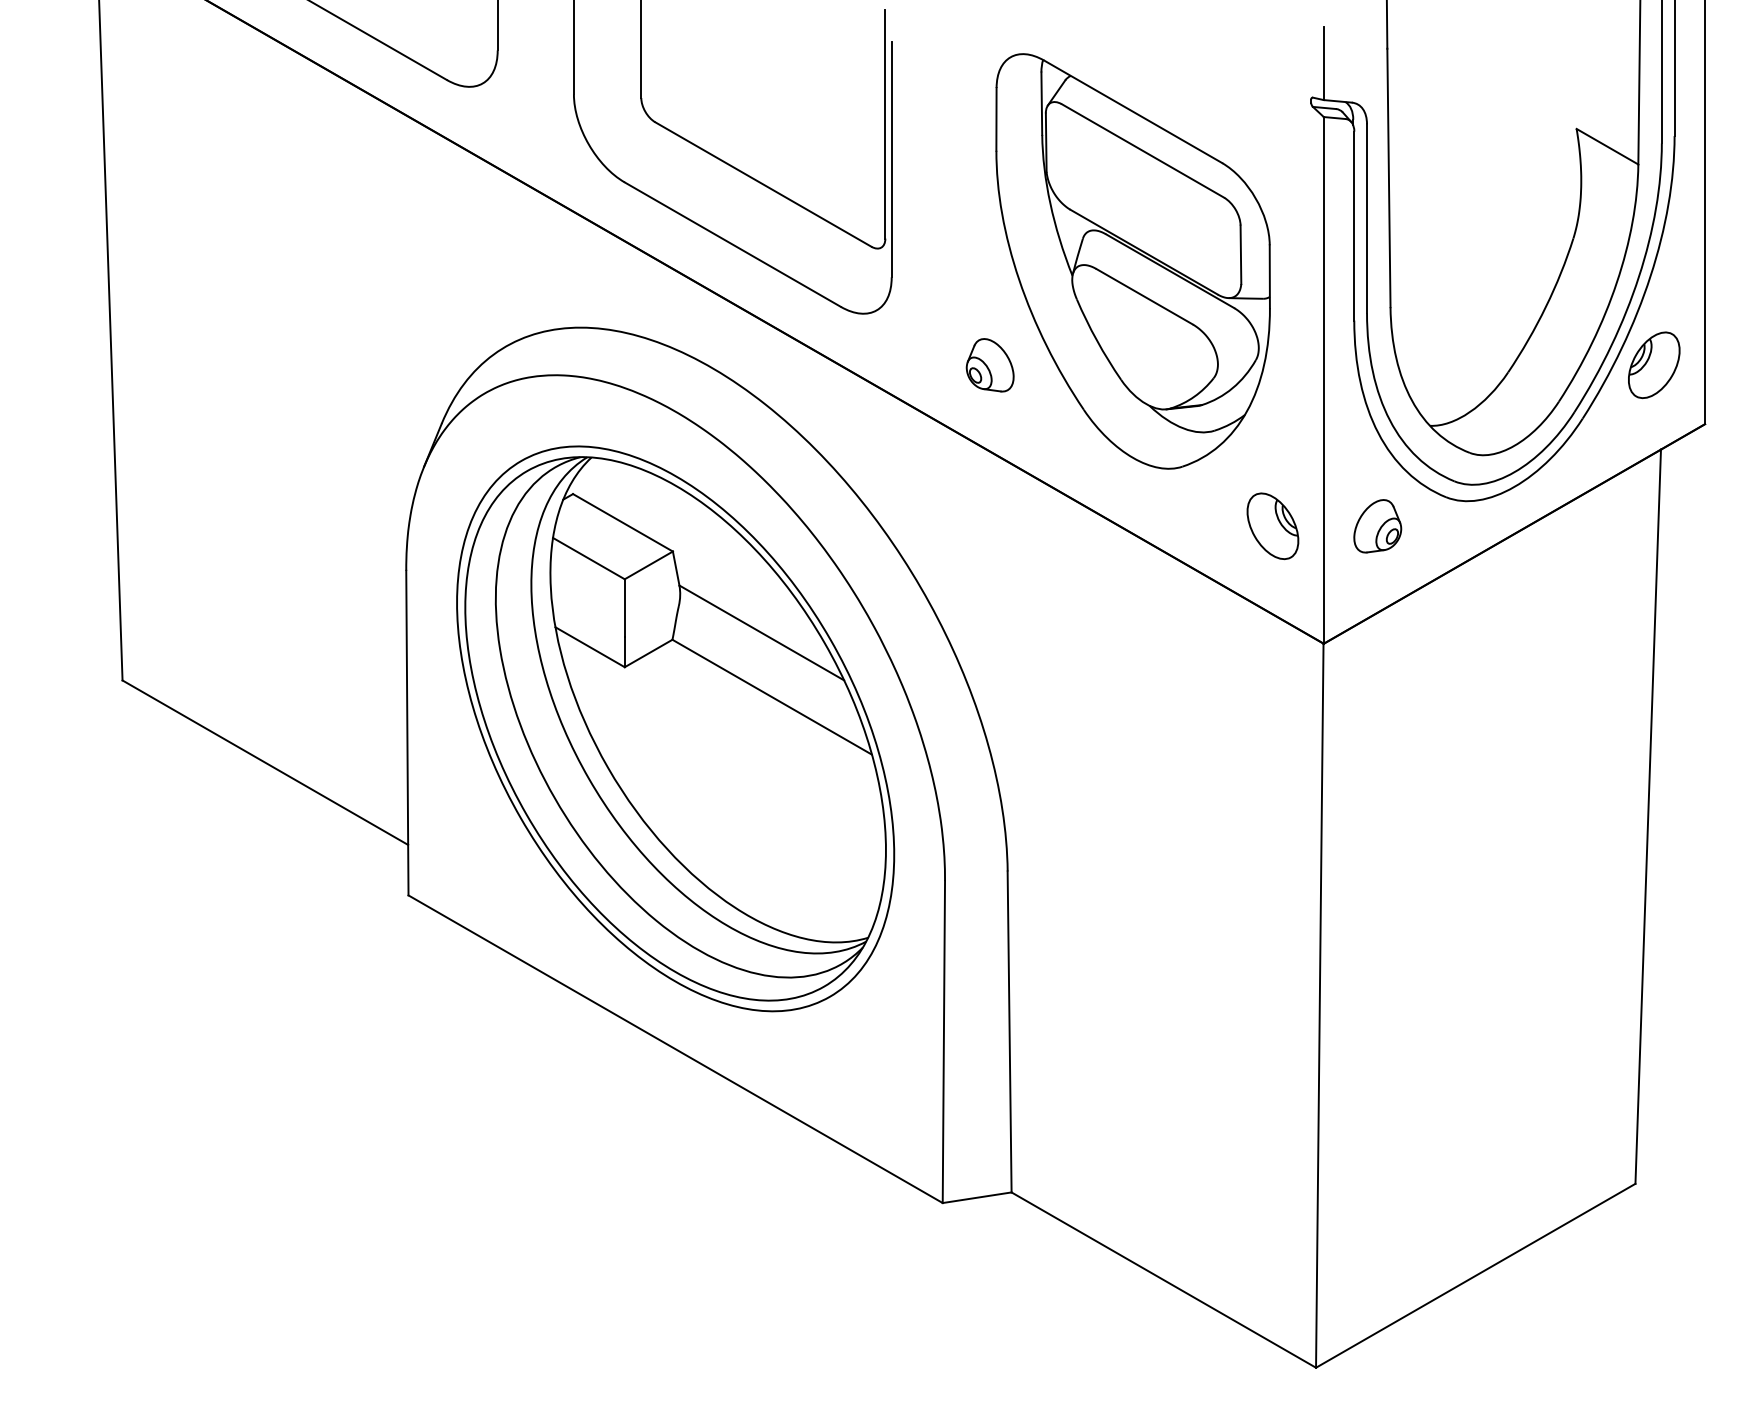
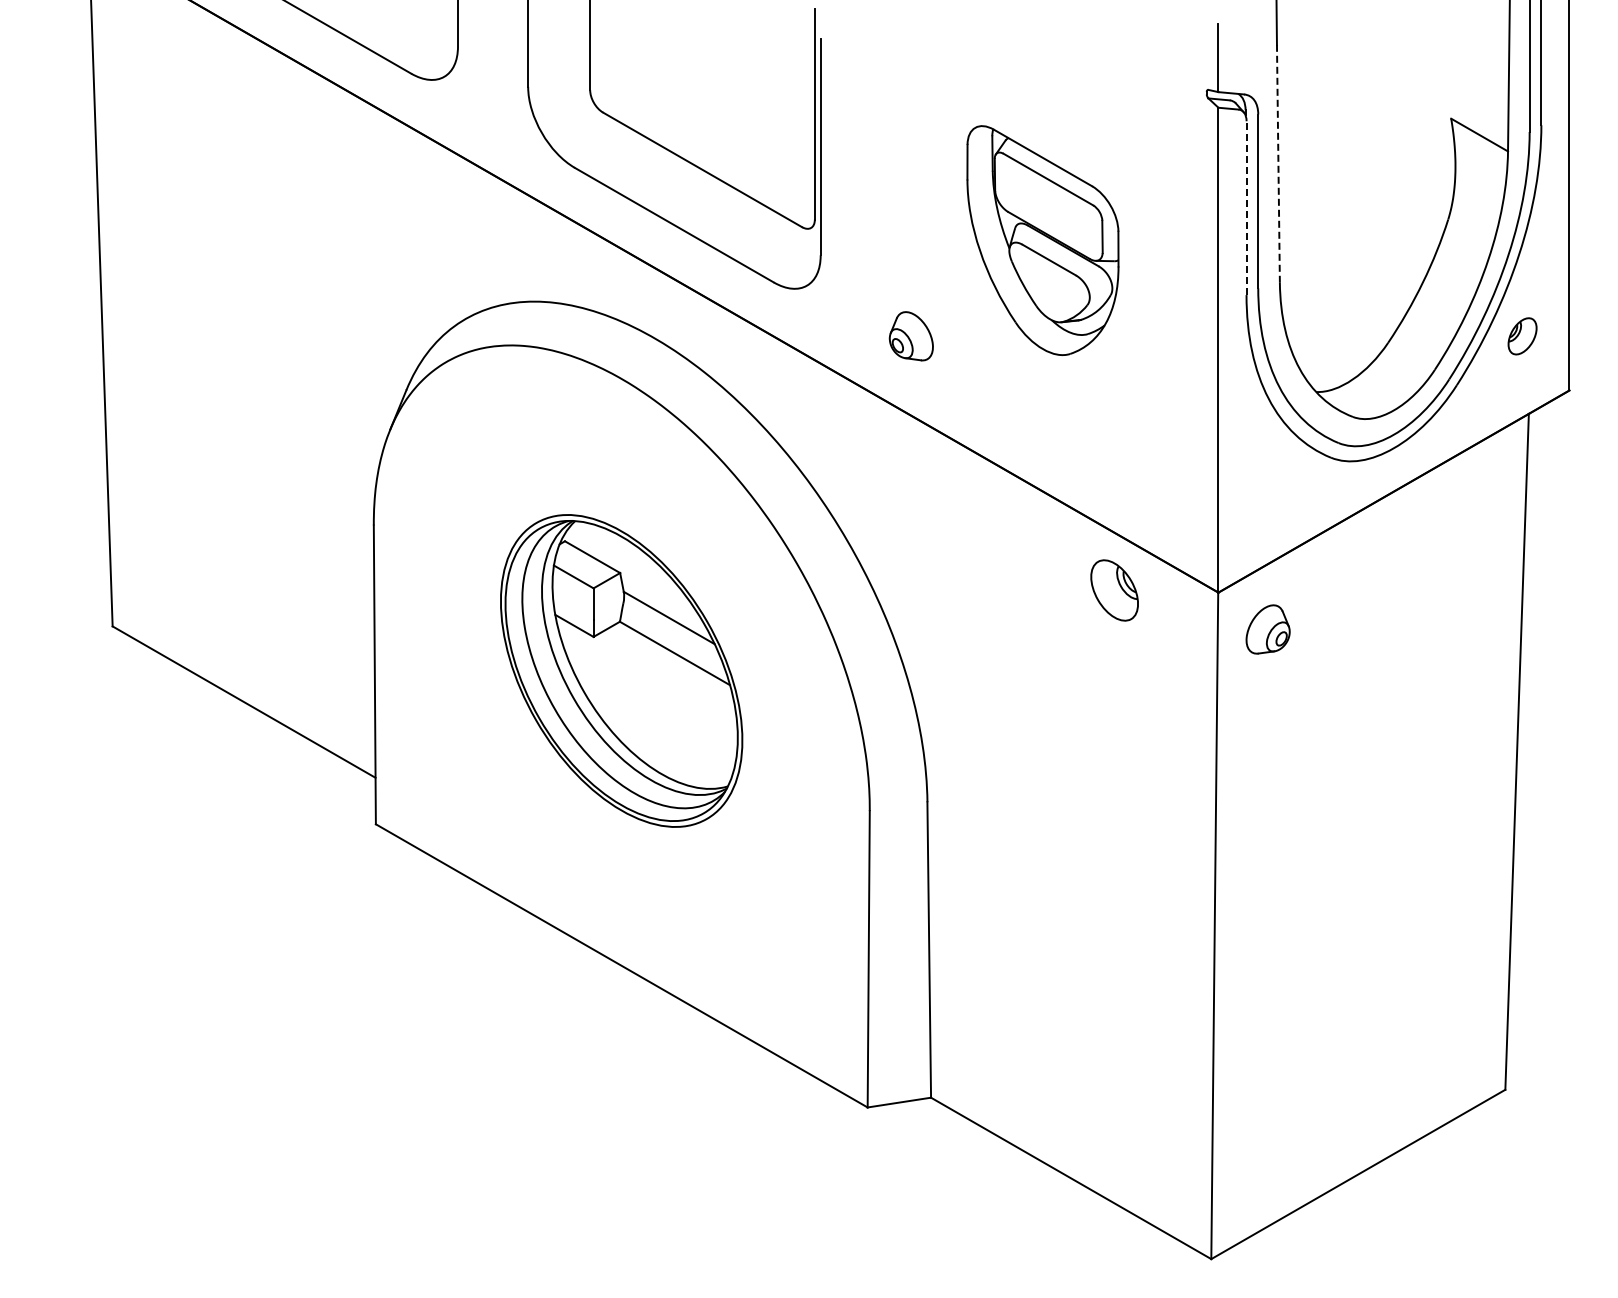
line: (1389, 177) -> (1278, 163), solid -> dashed
line: (1354, 226) -> (1246, 208), solid -> dashed
part: (1132, 261) -> (1042, 240), size x0.6
part: (1654, 365) -> (1522, 336), size x0.6
part: (1272, 526) -> (1114, 590), moved
part: (1377, 526) -> (1267, 629), moved
part: (675, 728) -> (621, 670), size x0.6

